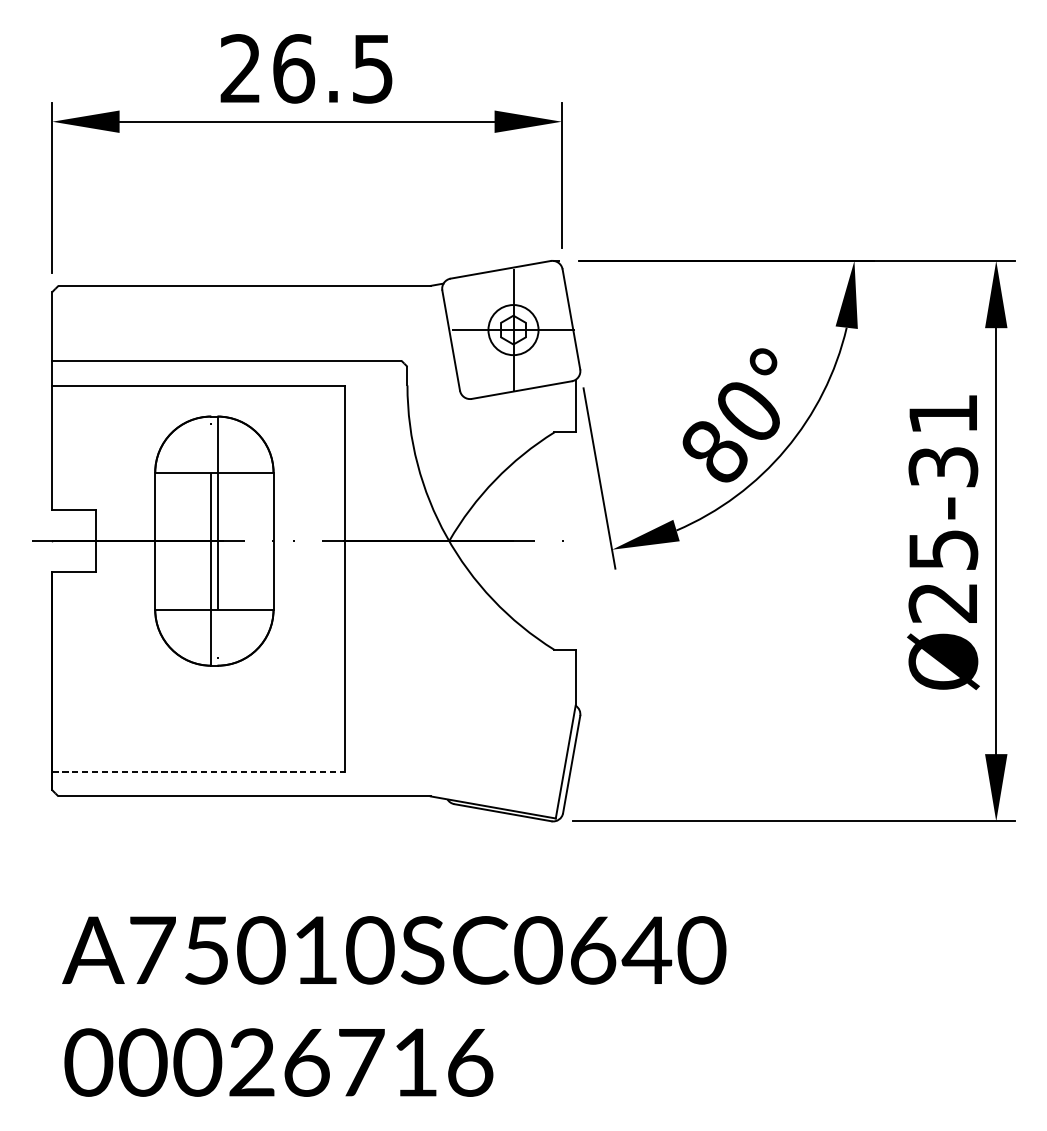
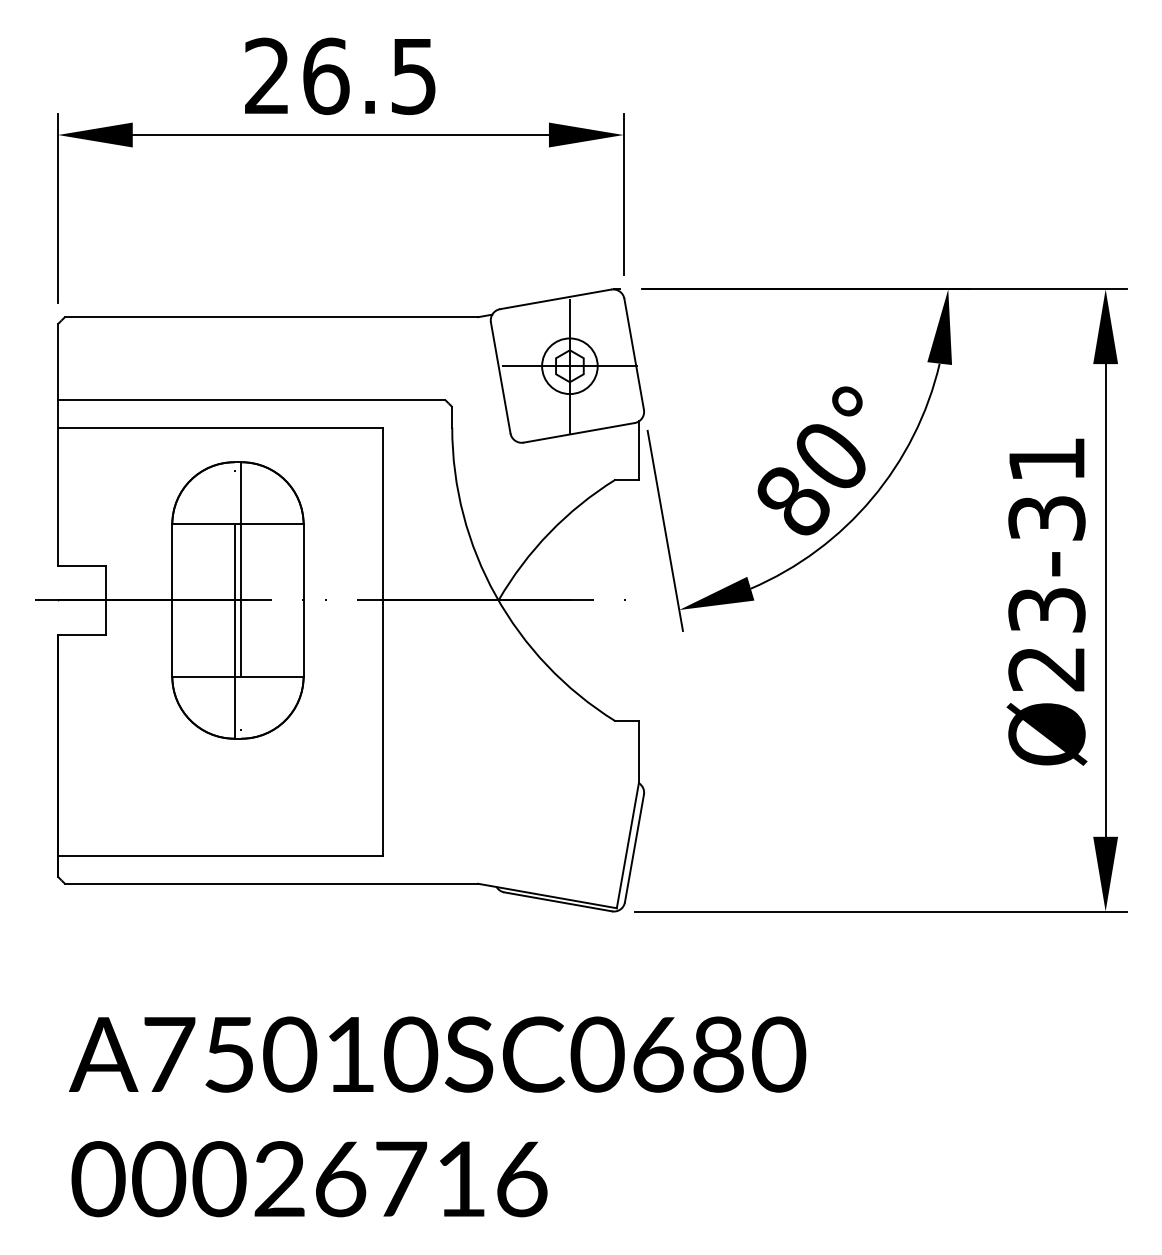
text: (942, 550) -> (1046, 610), Ø25-31 -> Ø23-31
line: (198, 771) -> (220, 856), dashed -> solid
text: (646, 950) -> (717, 1054), A75010SC0640 -> A75010SC0680

